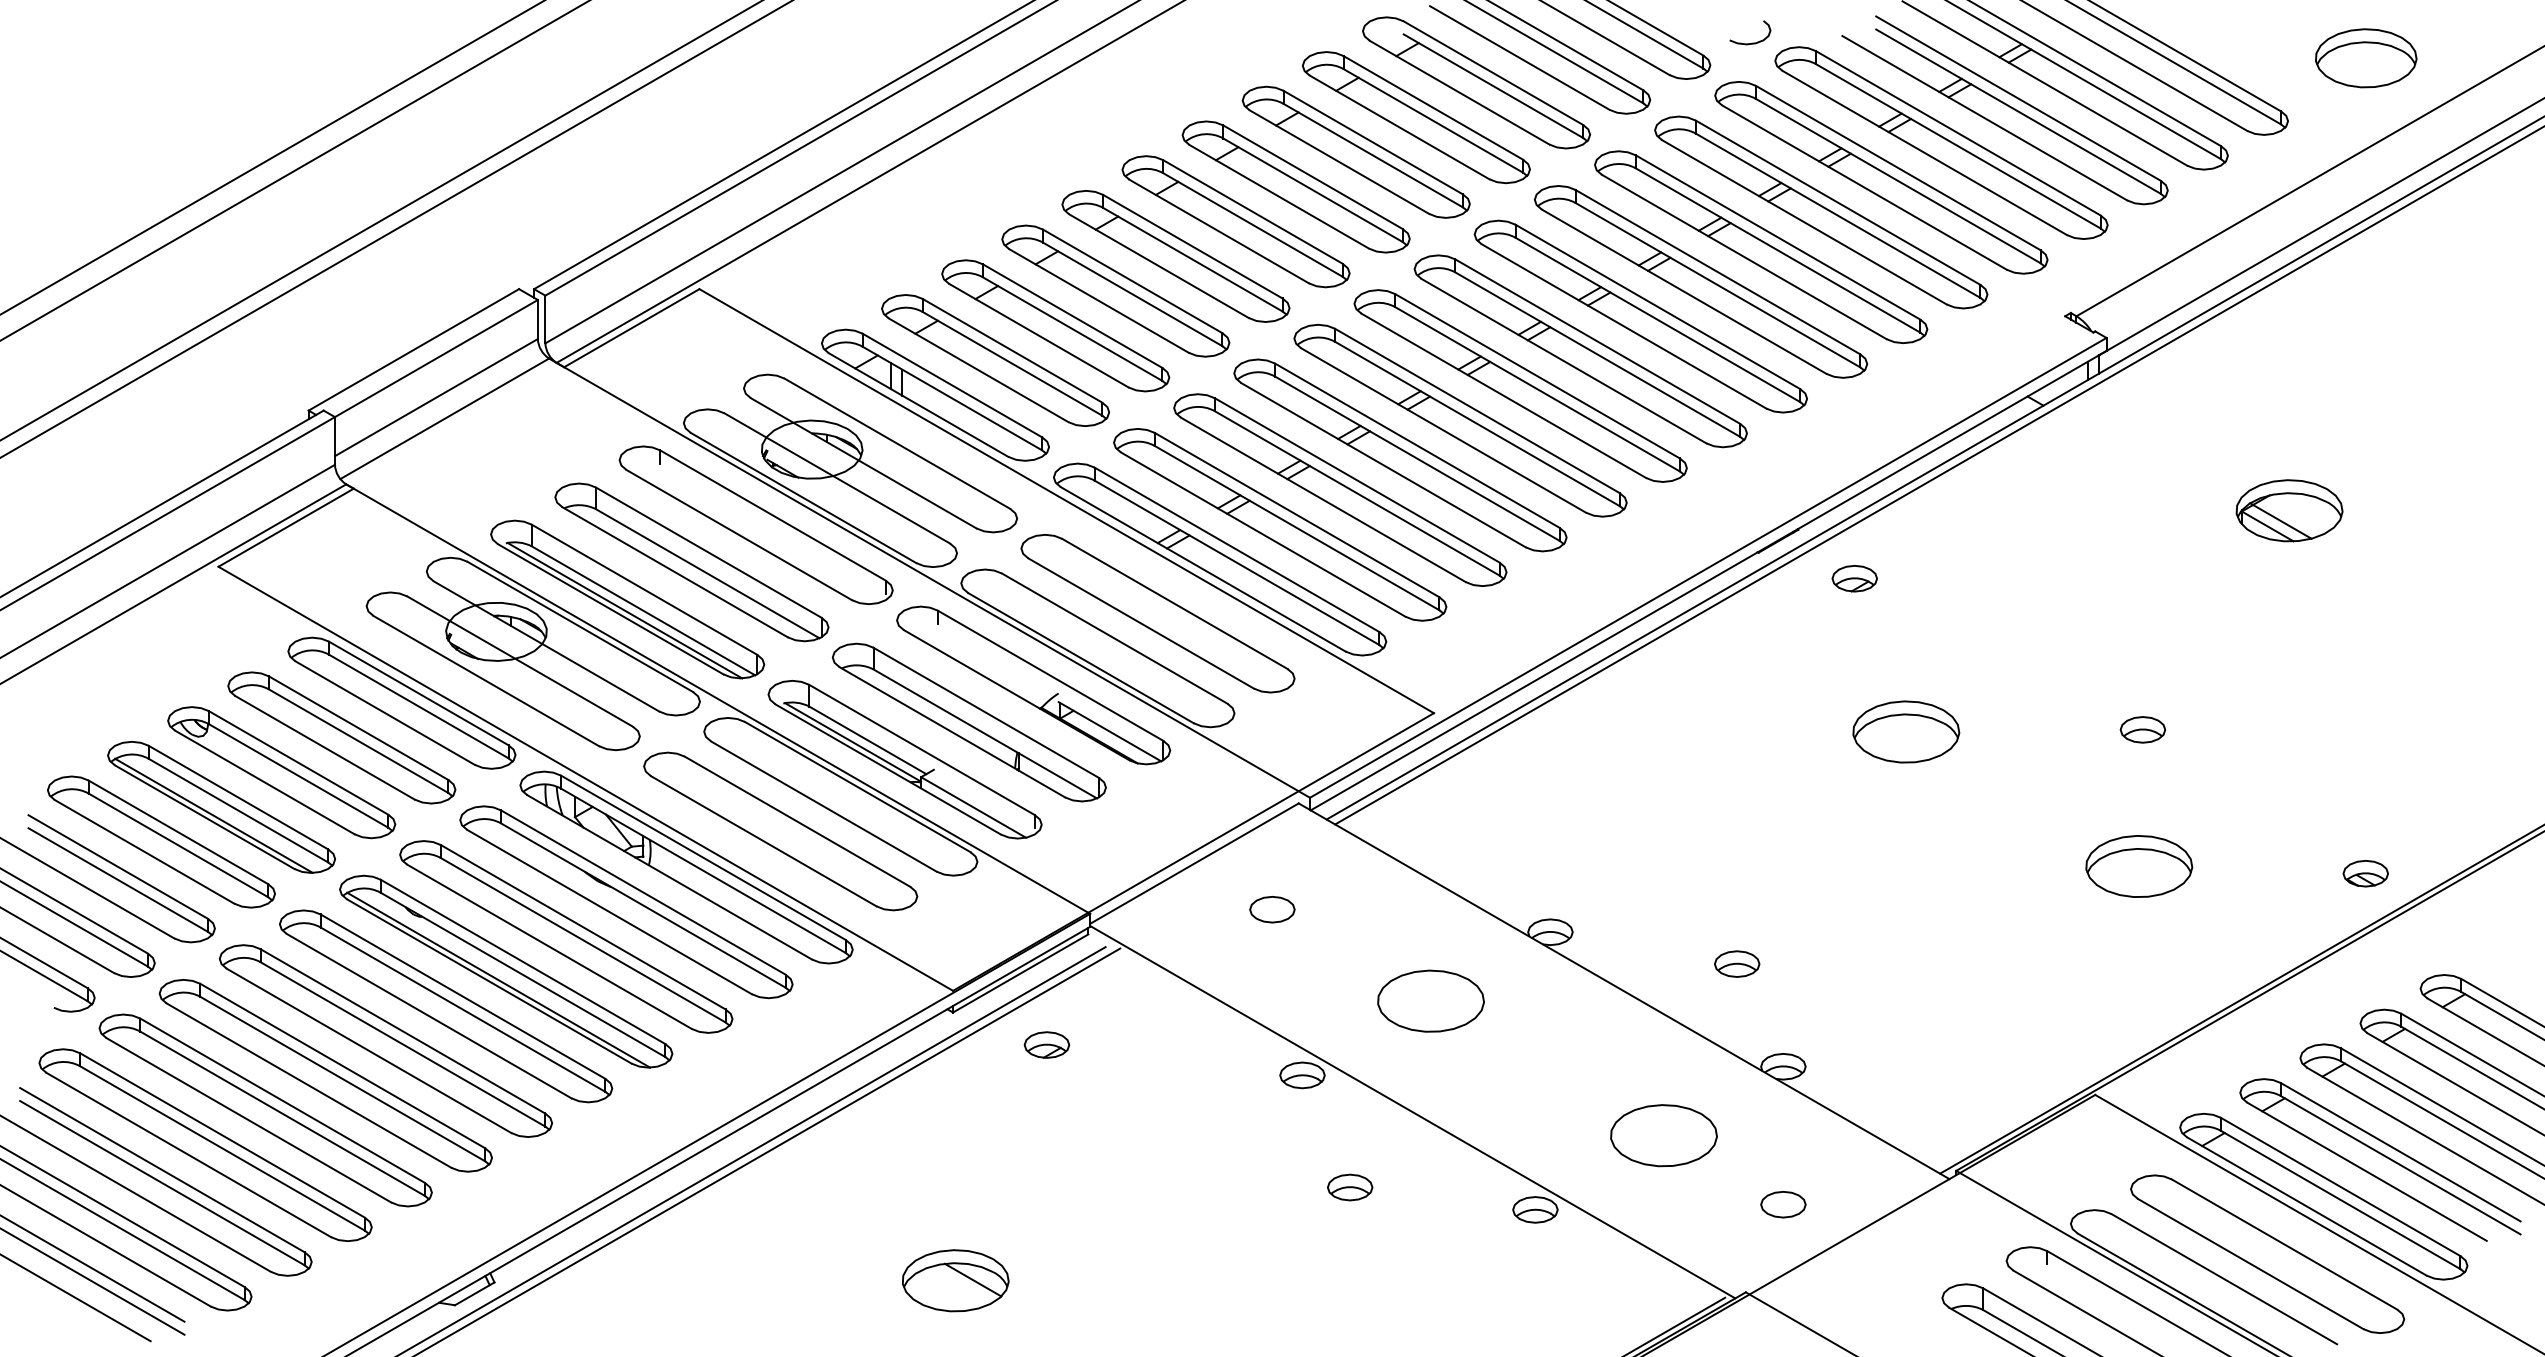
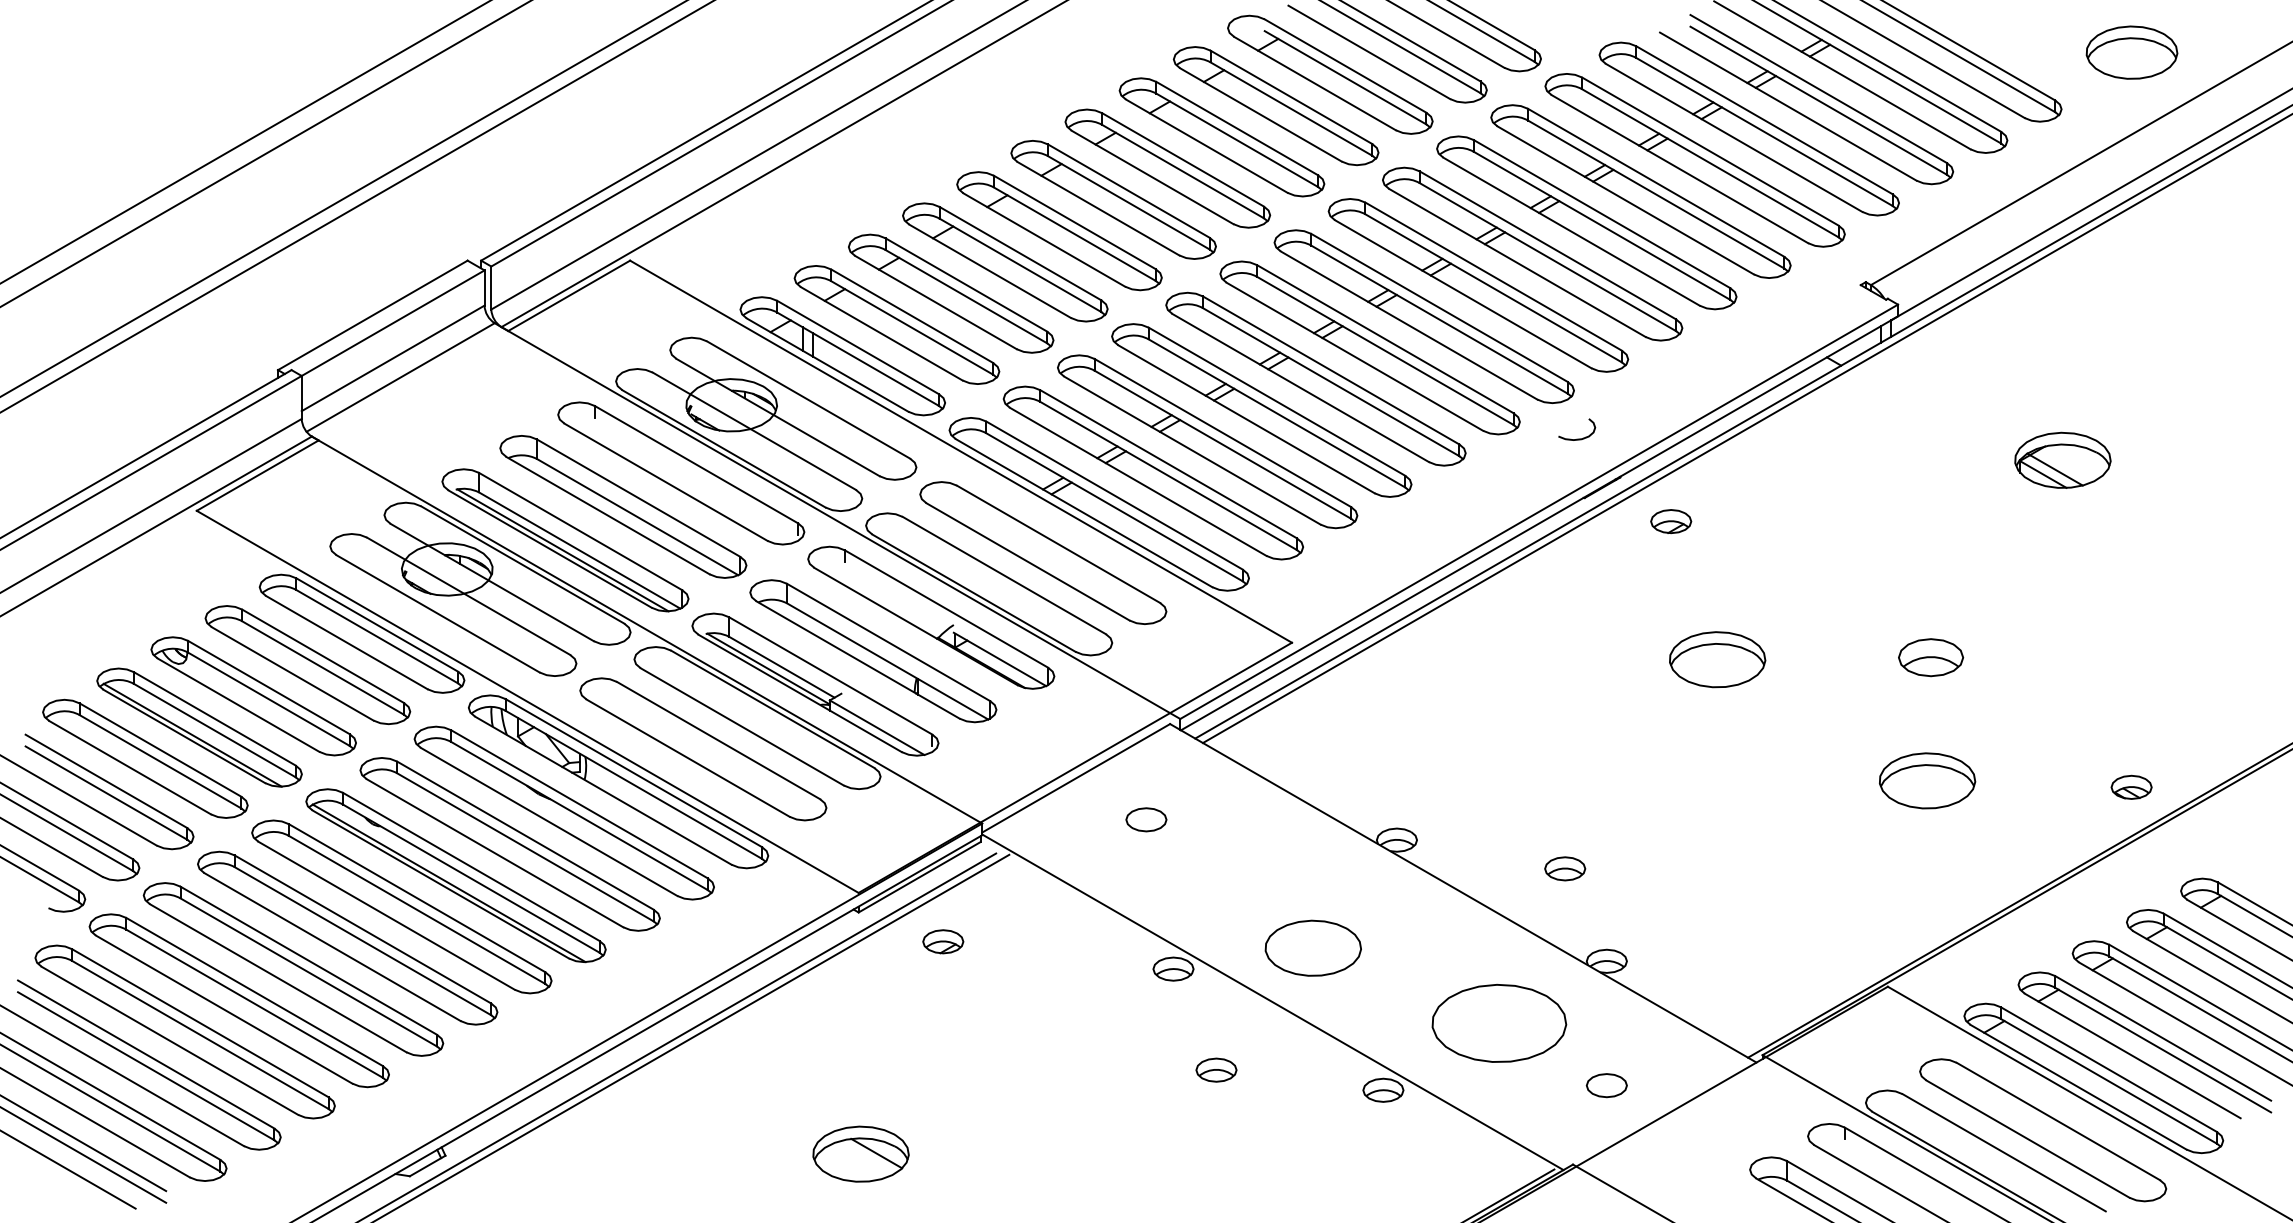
curve: (1750, 42) -> (1577, 438), moved
part: (2142, 729) -> (1930, 657), size x1.6
part: (1430, 1000) -> (1312, 947), moved
part: (1663, 1135) -> (1498, 1023), size x1.4

